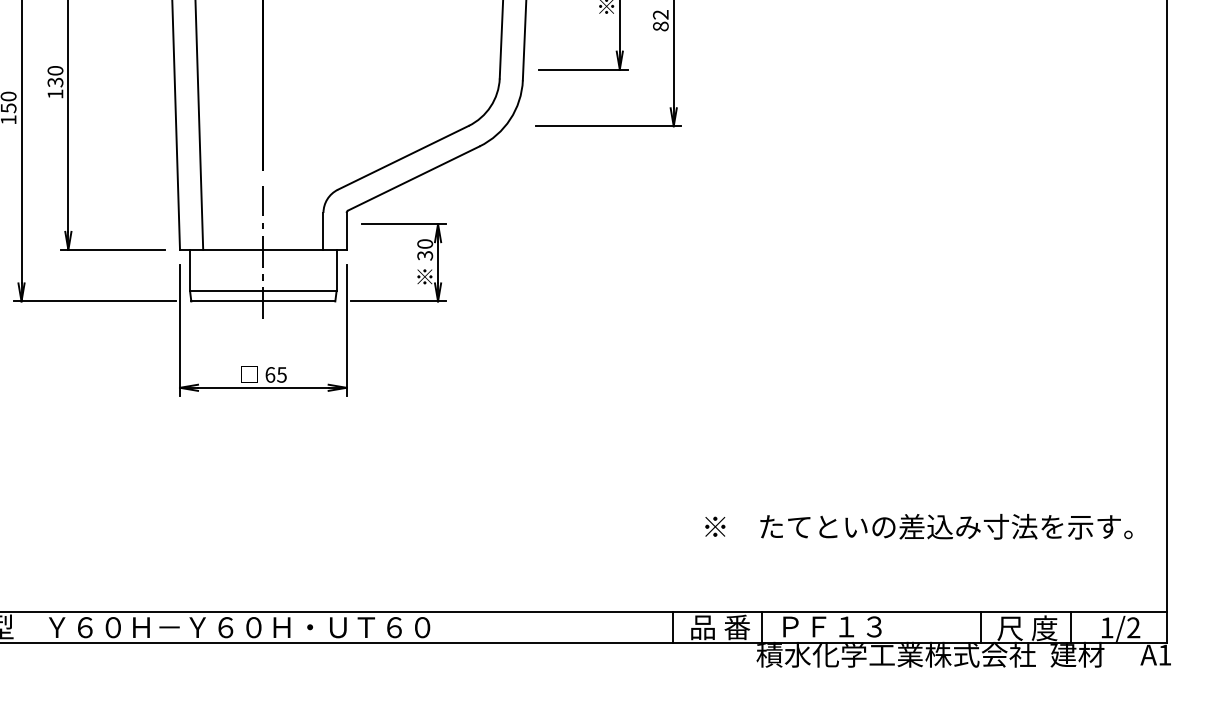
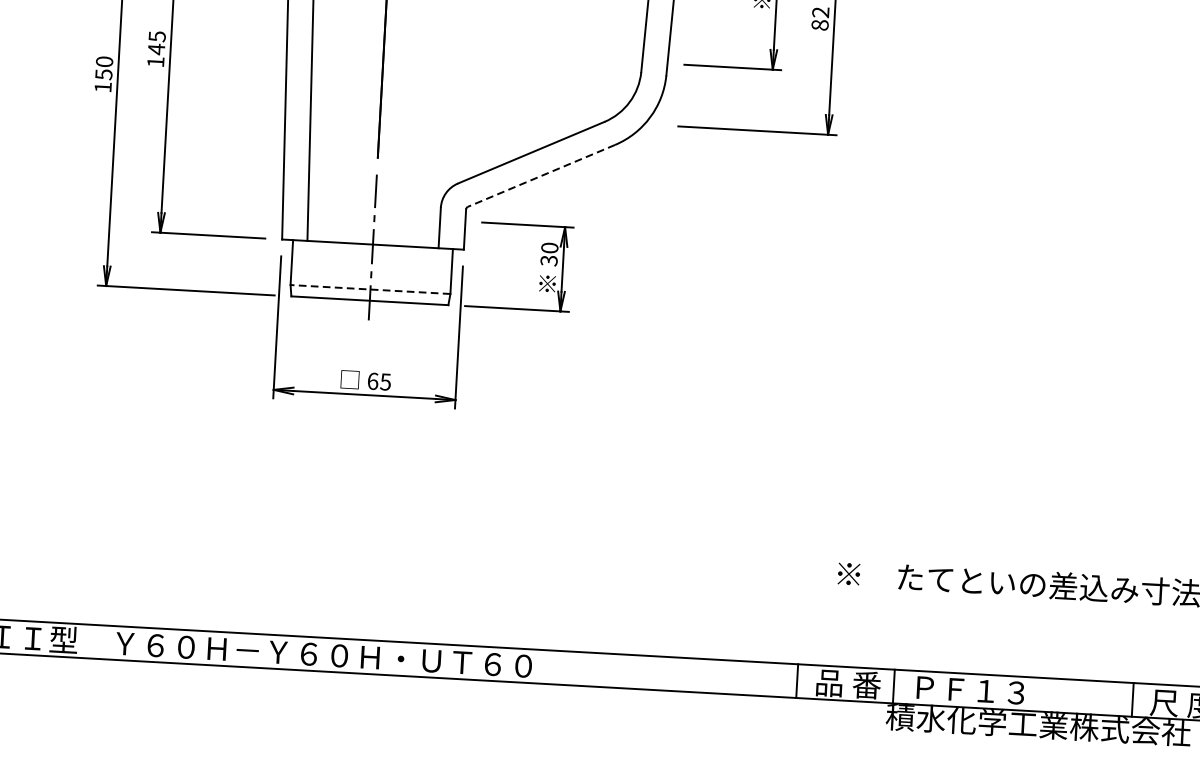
text: (55, 76) -> (156, 42), 130 -> 145
line: (413, 178) -> (541, 175), solid -> dashed
line: (262, 291) -> (369, 289), solid -> dashed

